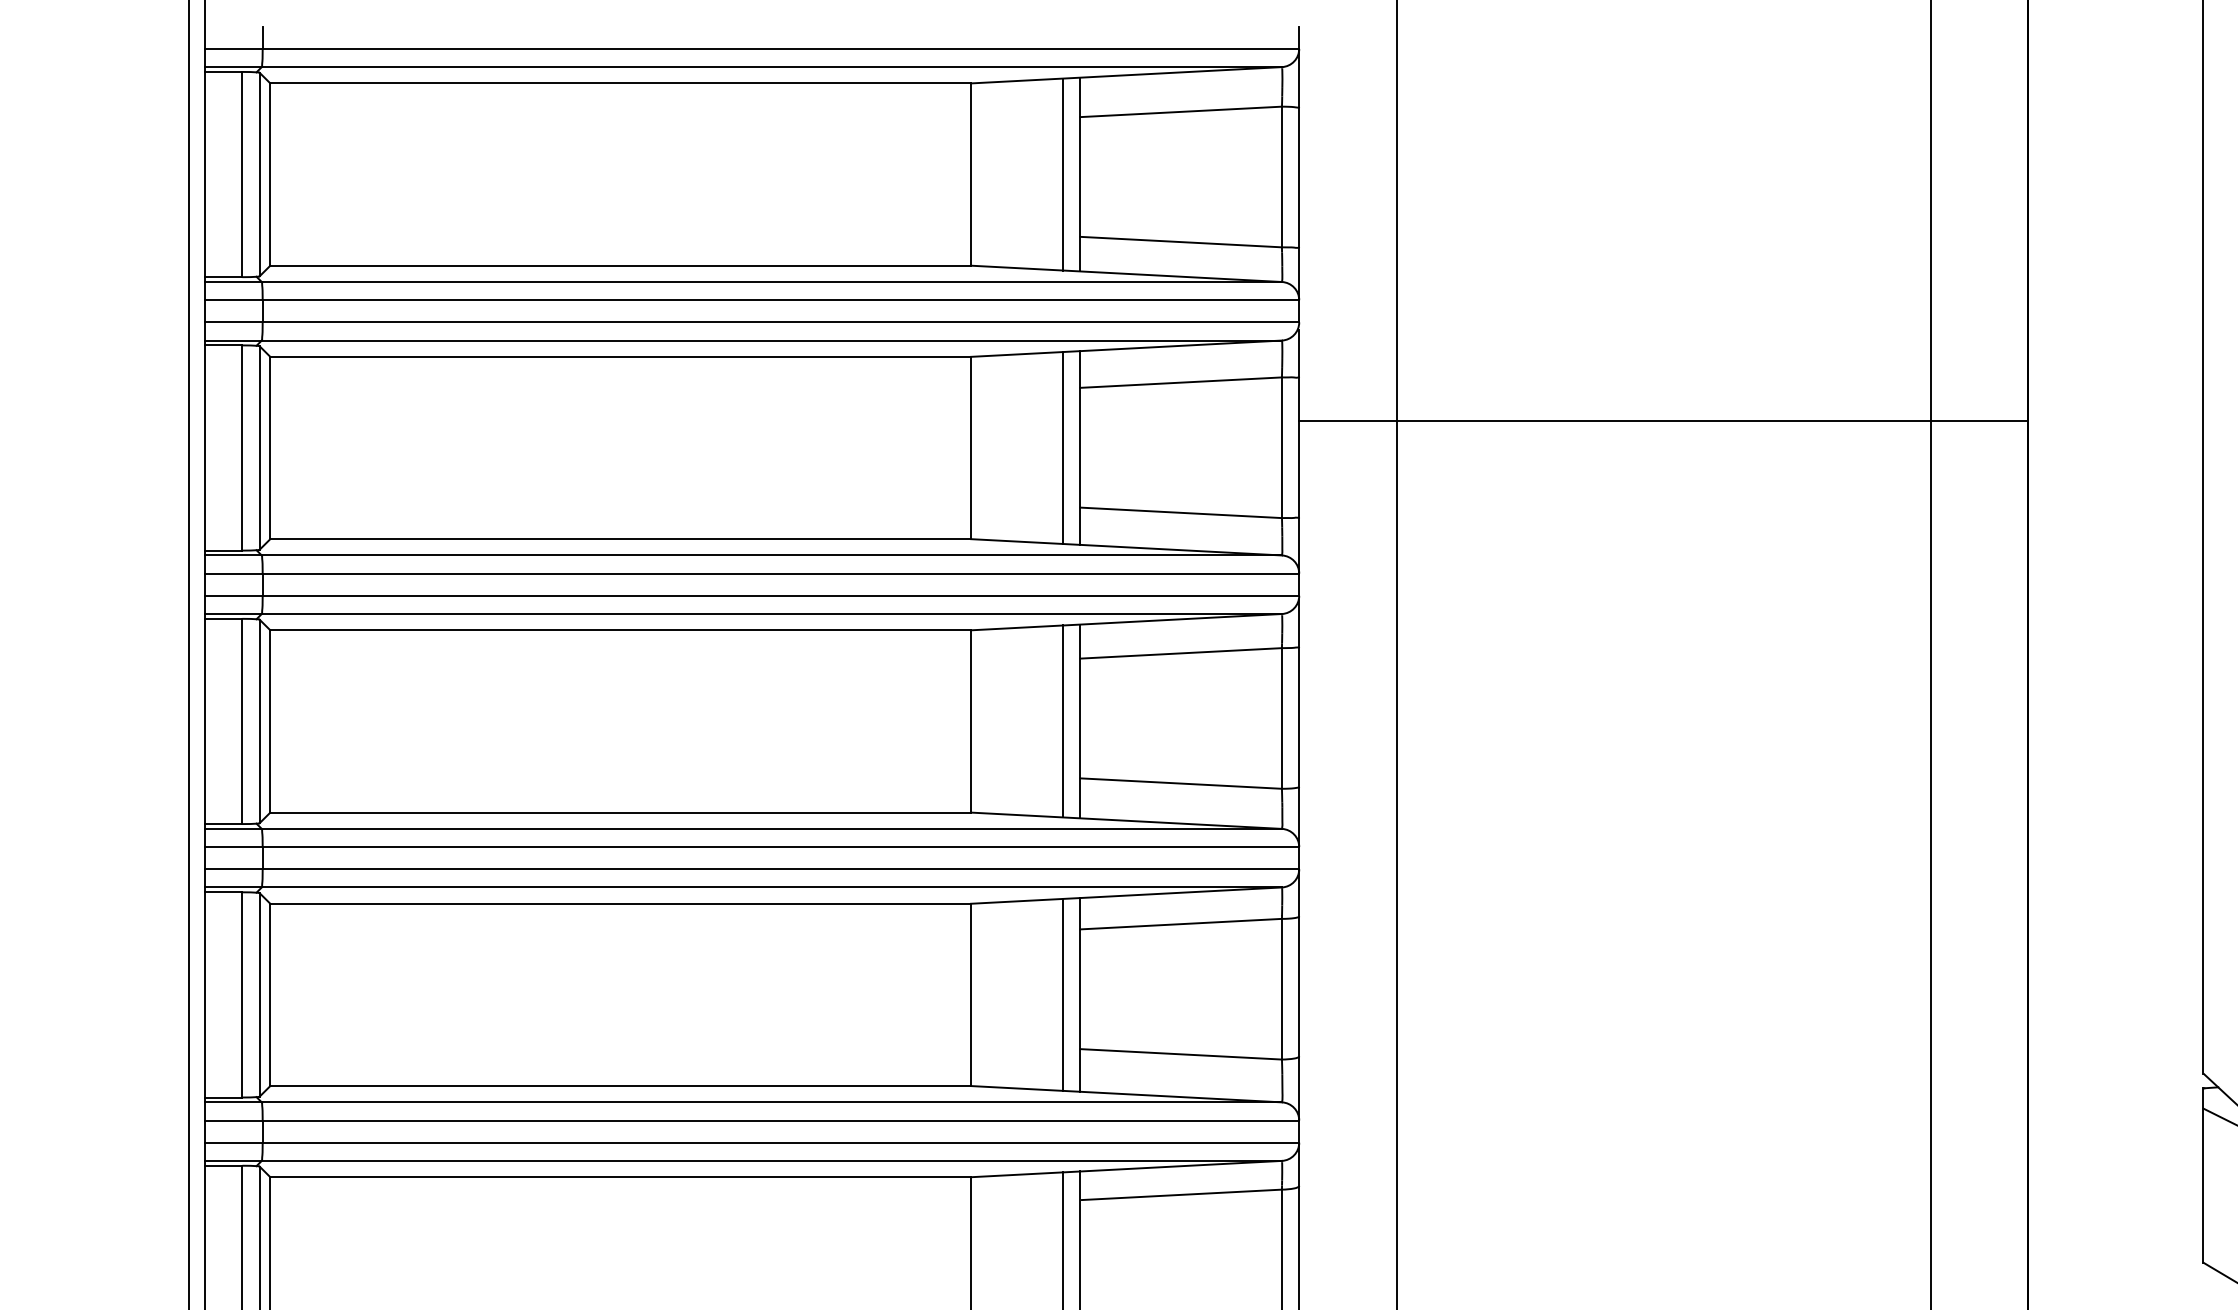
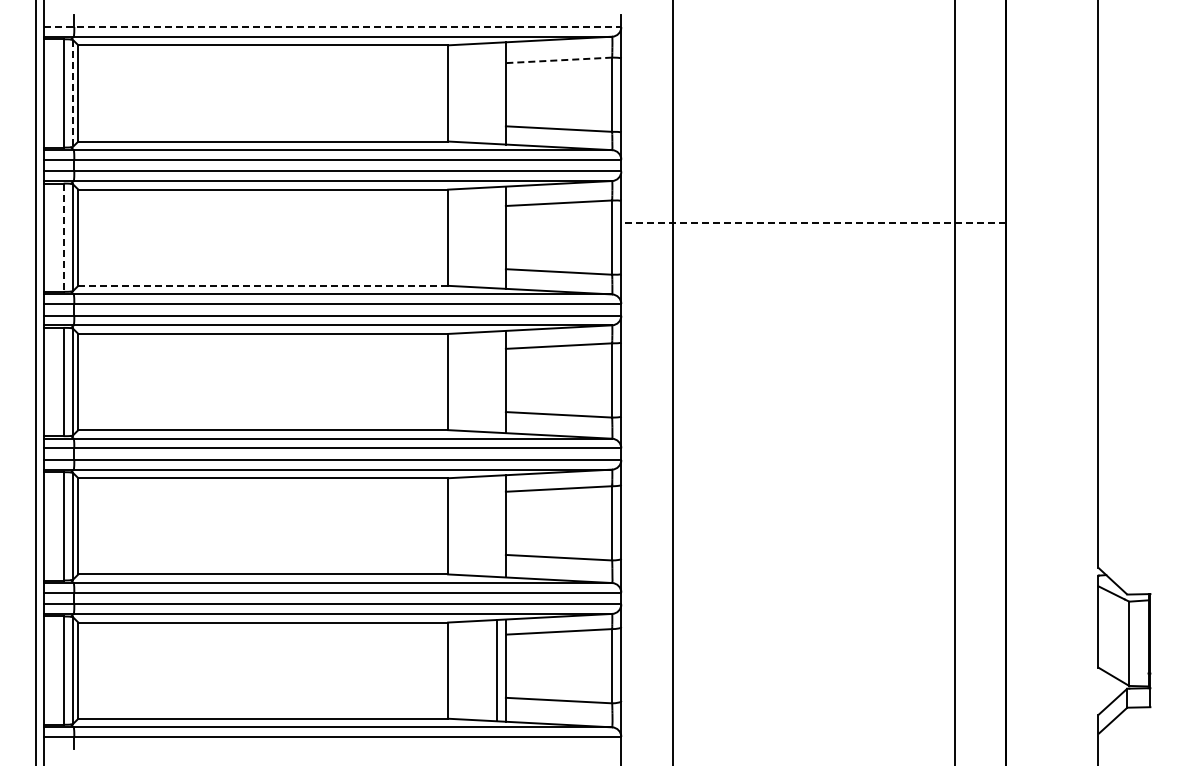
line: (751, 49) -> (332, 27), solid -> dashed
line: (1180, 112) -> (558, 60), solid -> dashed
line: (259, 174) -> (72, 93), solid -> dashed
line: (1062, 174) -> (496, 93), removed
line: (1663, 421) -> (813, 223), solid -> dashed
line: (1062, 447) -> (496, 237), removed
line: (242, 449) -> (63, 238), solid -> dashed
line: (621, 538) -> (263, 285), solid -> dashed
line: (1062, 720) -> (496, 381), removed
line: (1062, 993) -> (496, 525), removed

